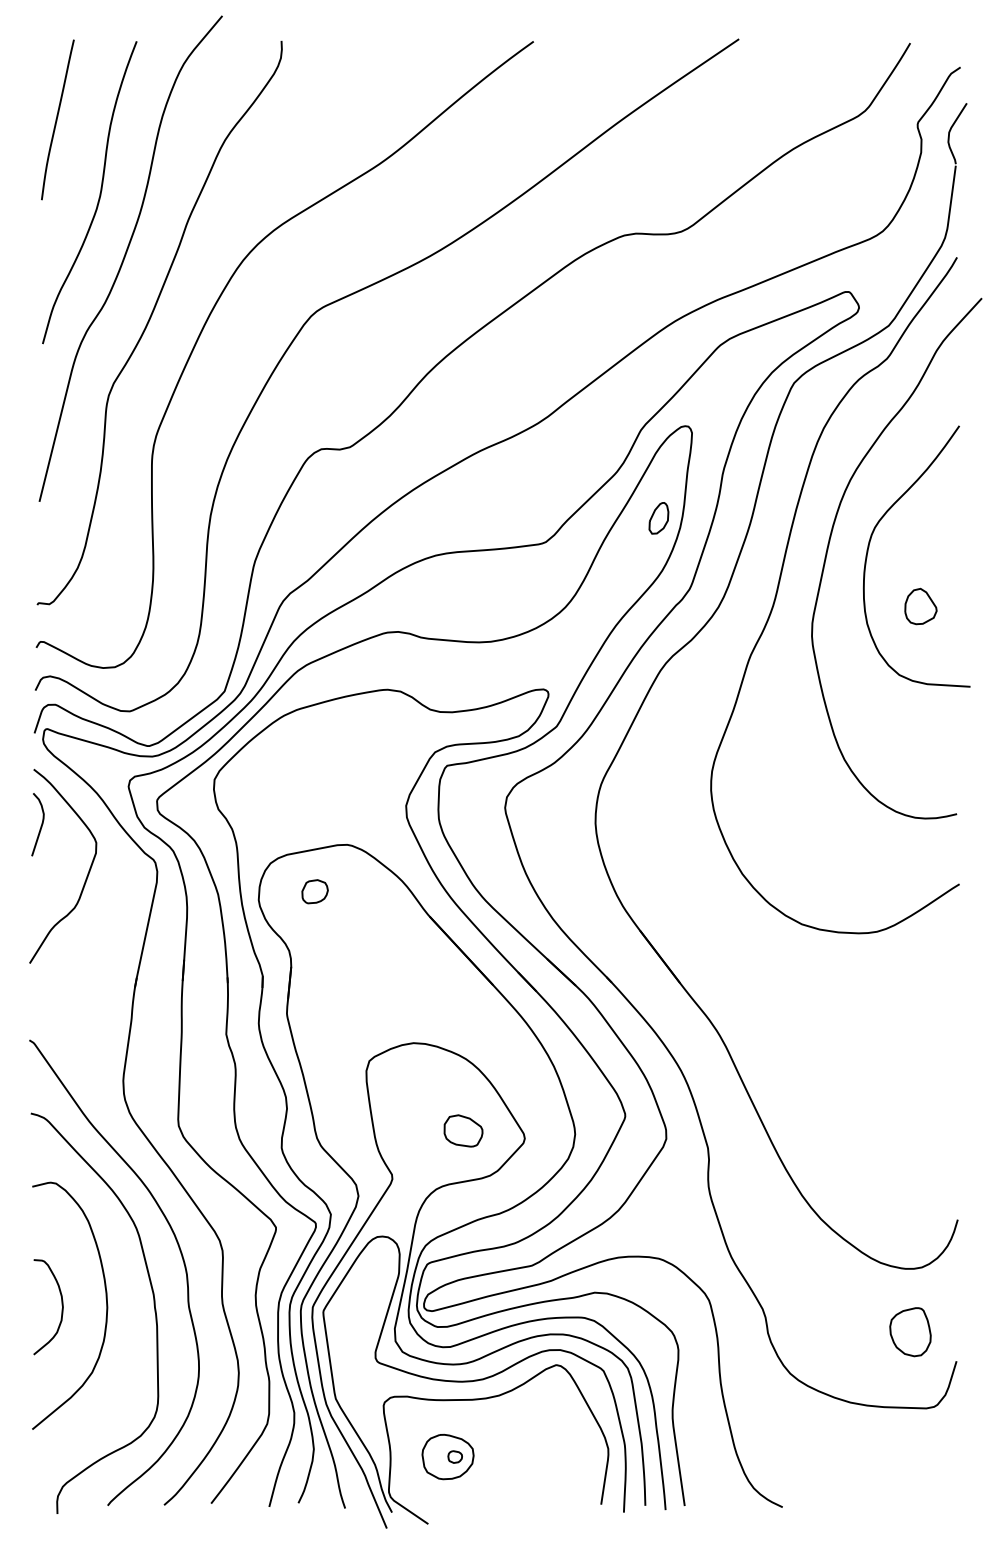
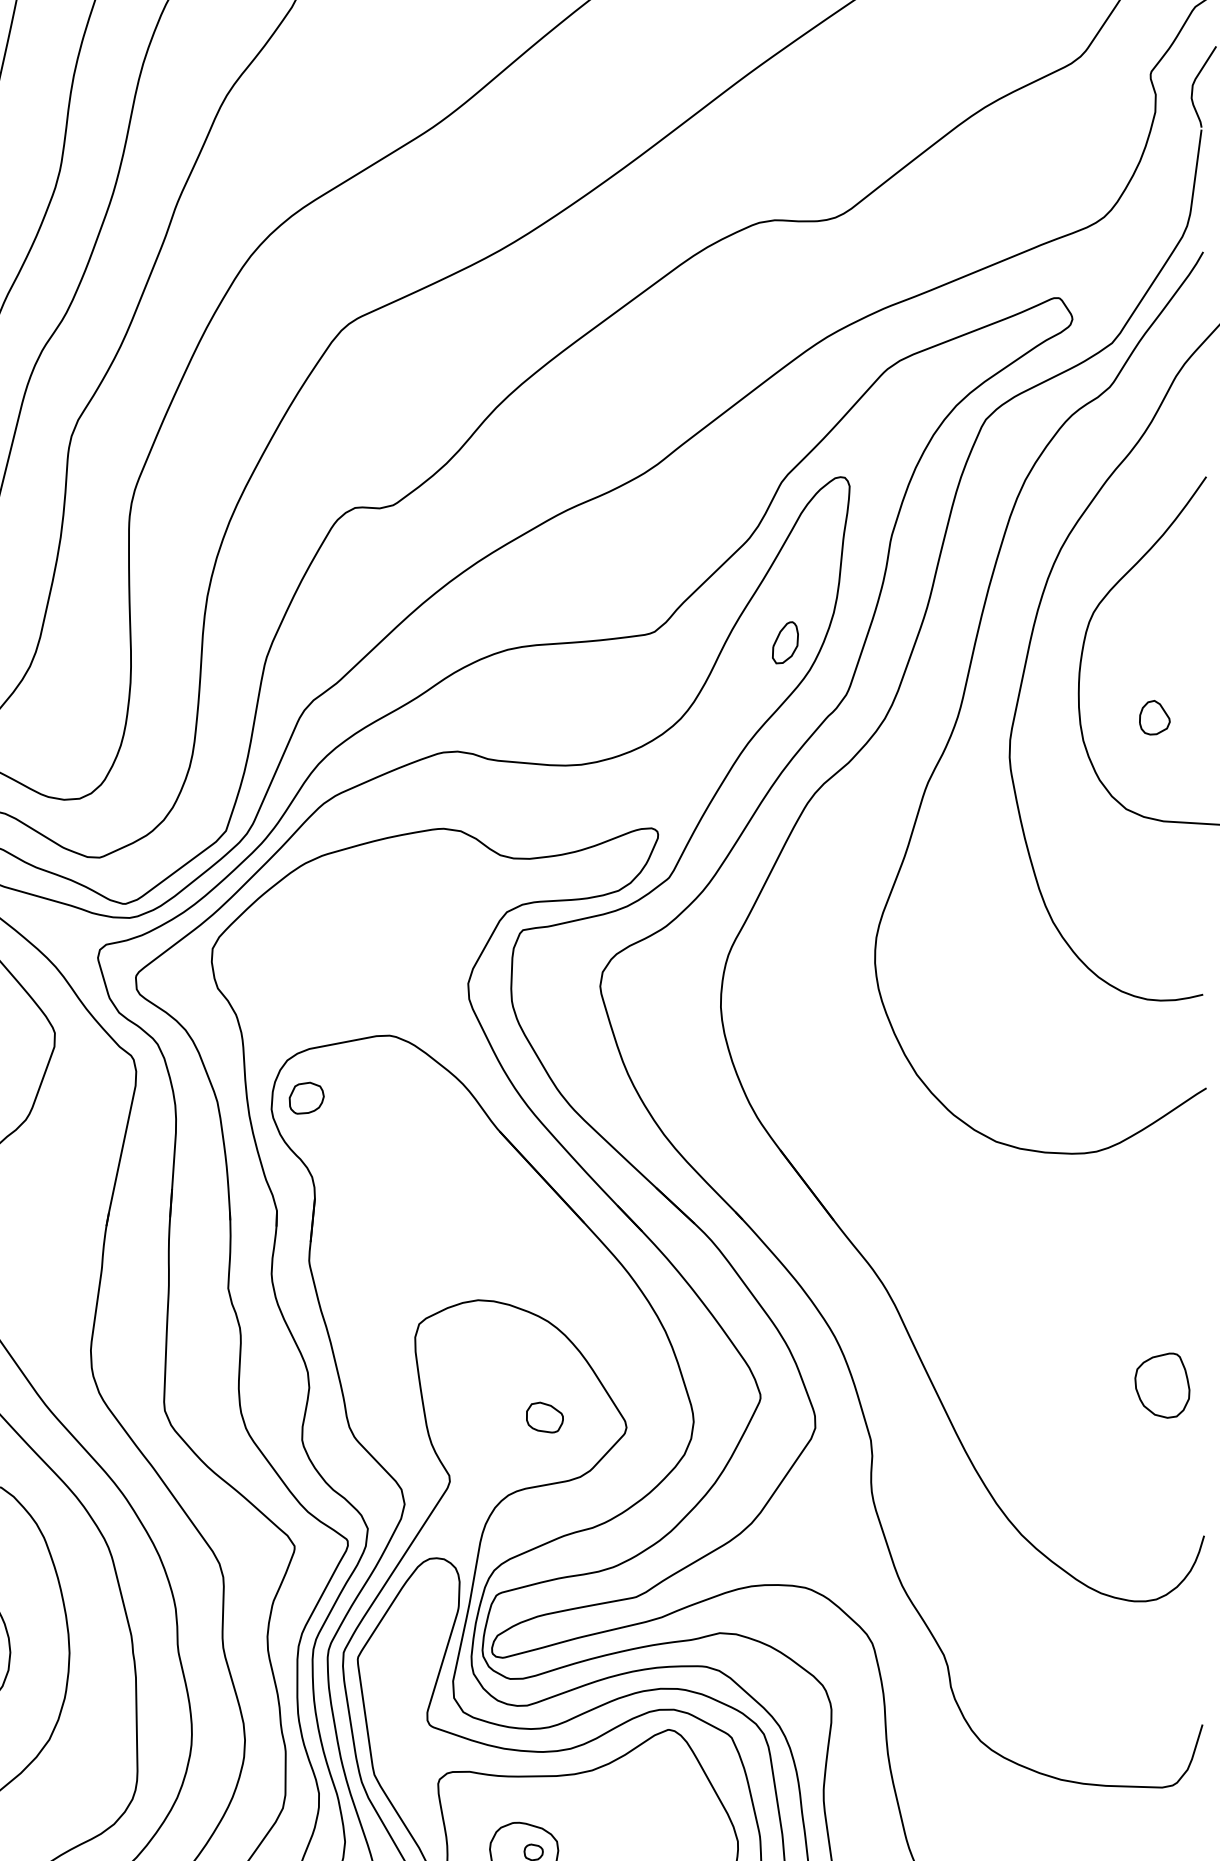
part: (658, 518) -> (784, 643), moved
part: (920, 606) -> (1154, 717), size x0.71
part: (314, 891) -> (305, 1097), moved
part: (463, 1131) -> (544, 1418), size x0.71
part: (910, 1332) -> (1162, 1386), moved

